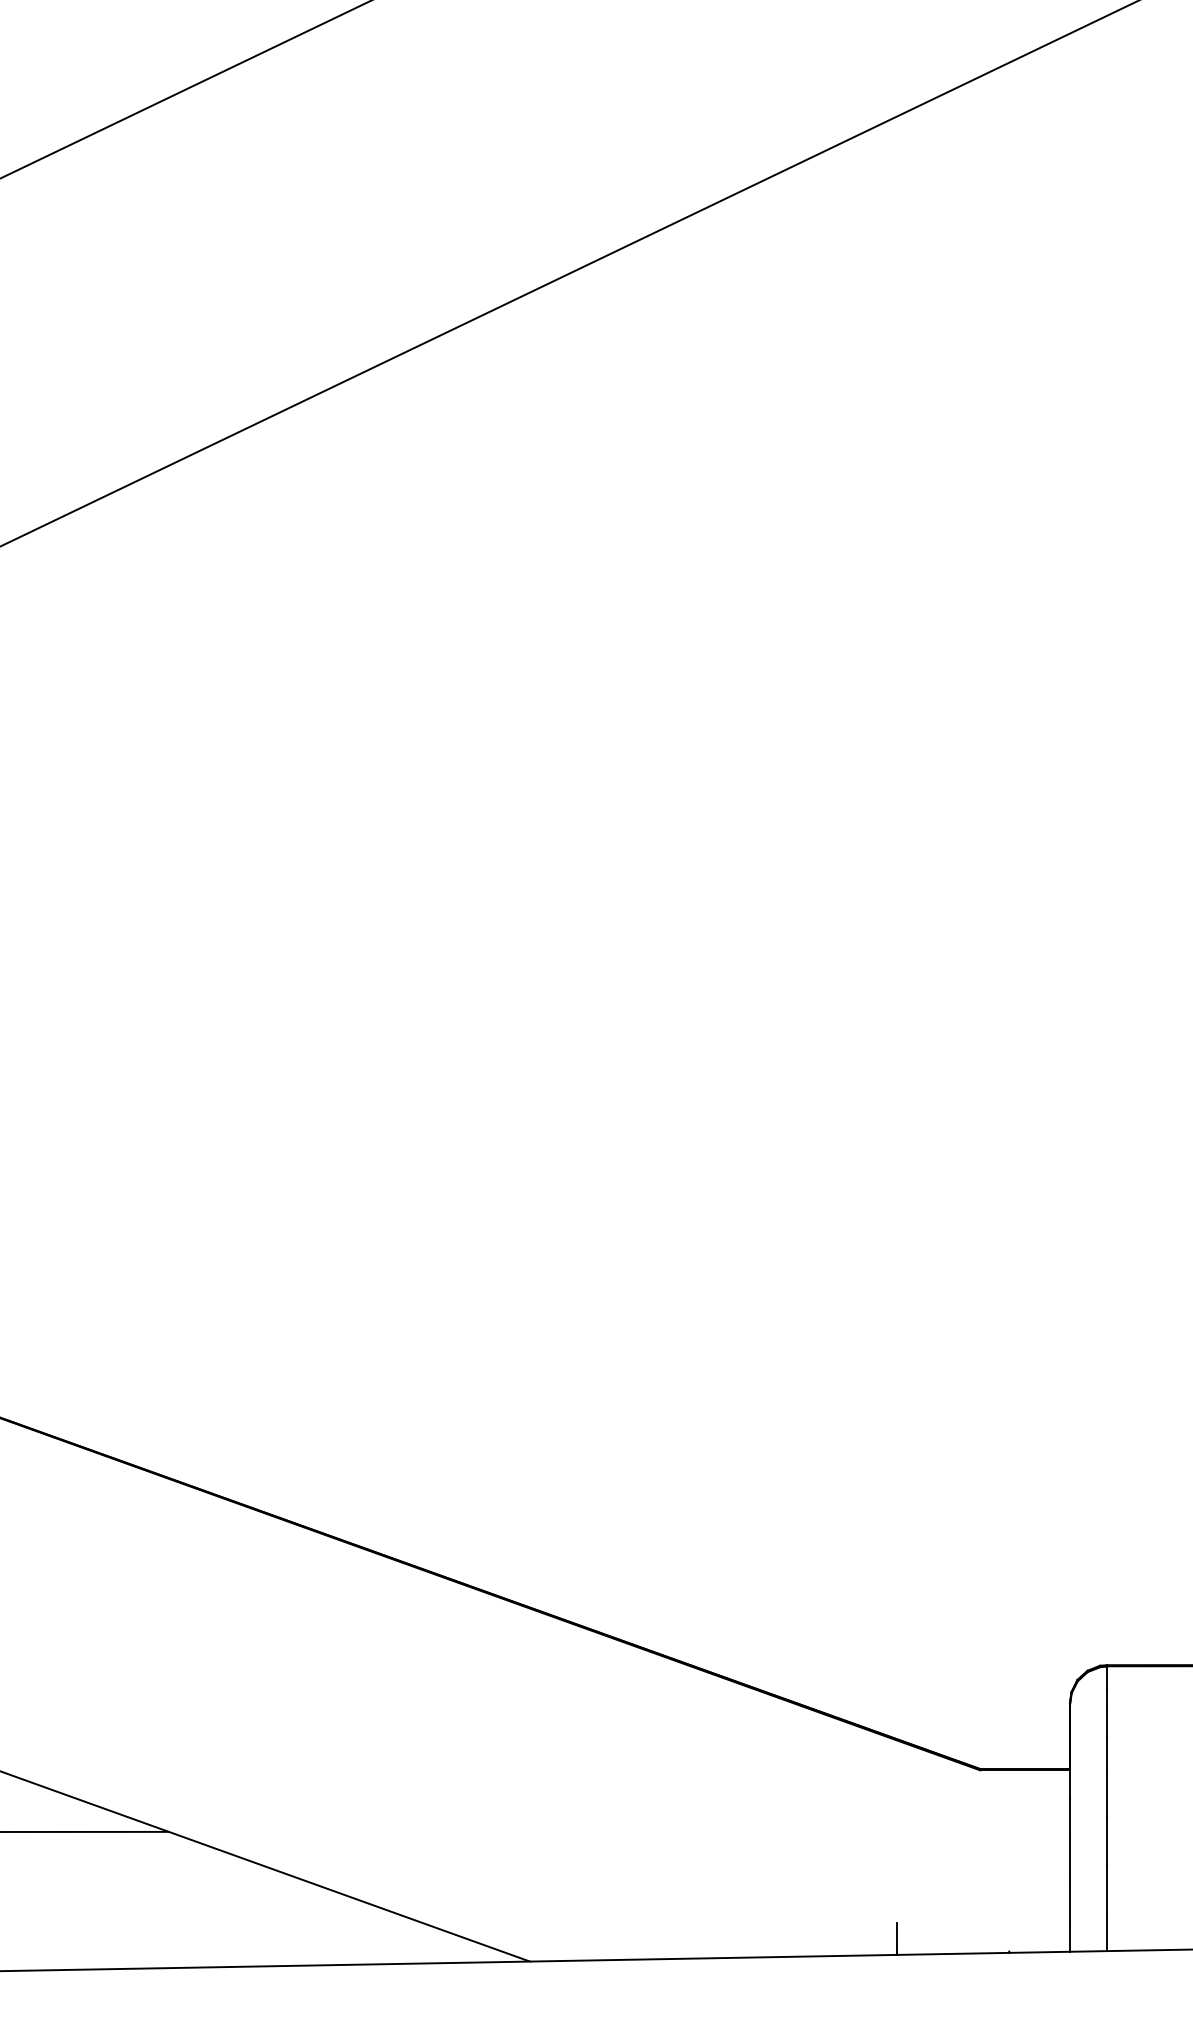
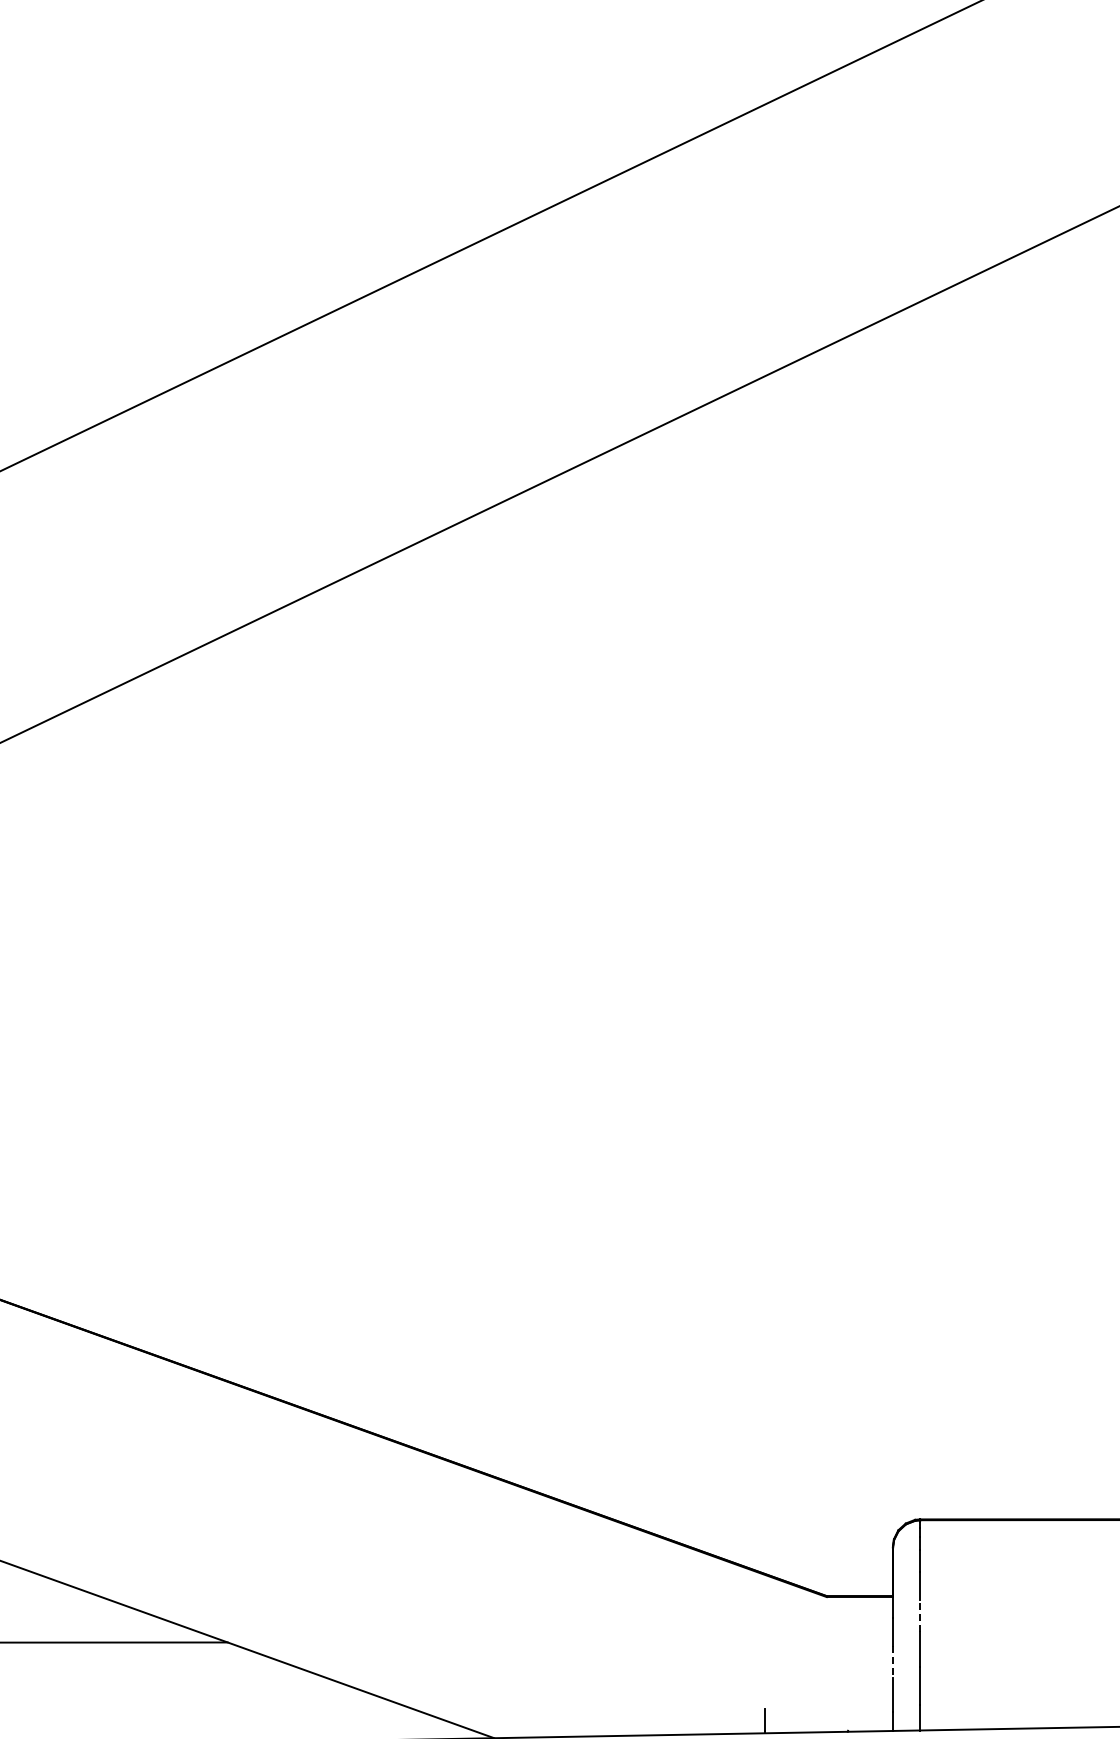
line: (1107, 1795) -> (920, 1615), solid -> dashed
line: (1070, 1859) -> (893, 1662), solid -> dashed

